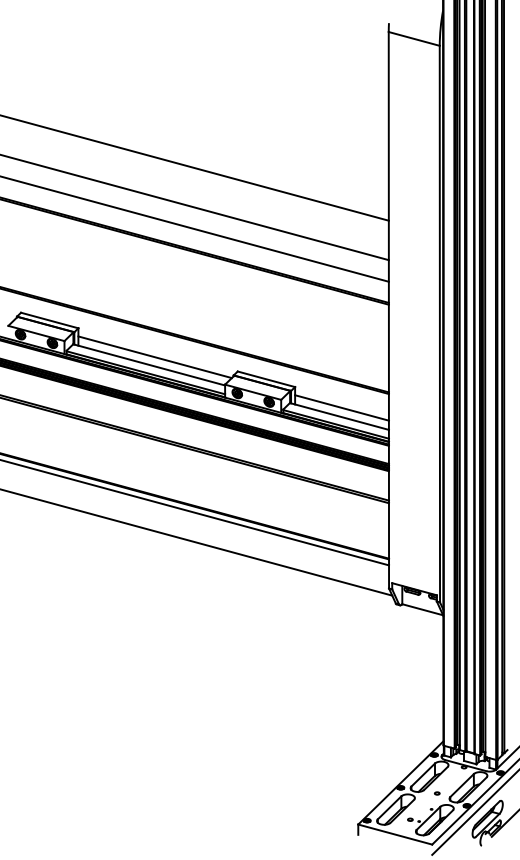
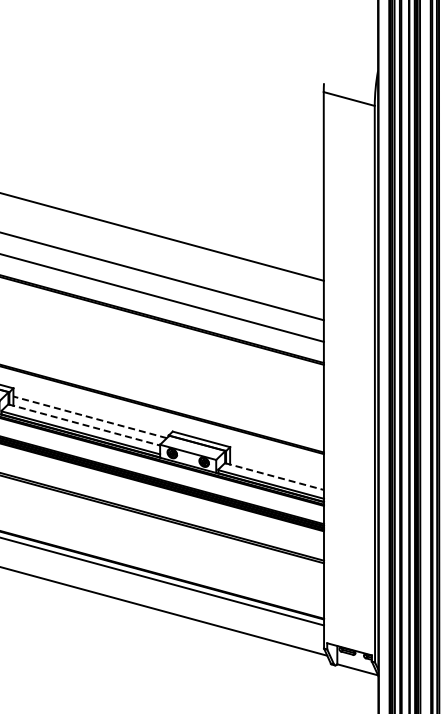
line: (154, 357) -> (89, 417), solid -> dashed
line: (149, 364) -> (84, 424), solid -> dashed
line: (341, 407) -> (276, 467), removed
line: (339, 416) -> (274, 476), solid -> dashed

